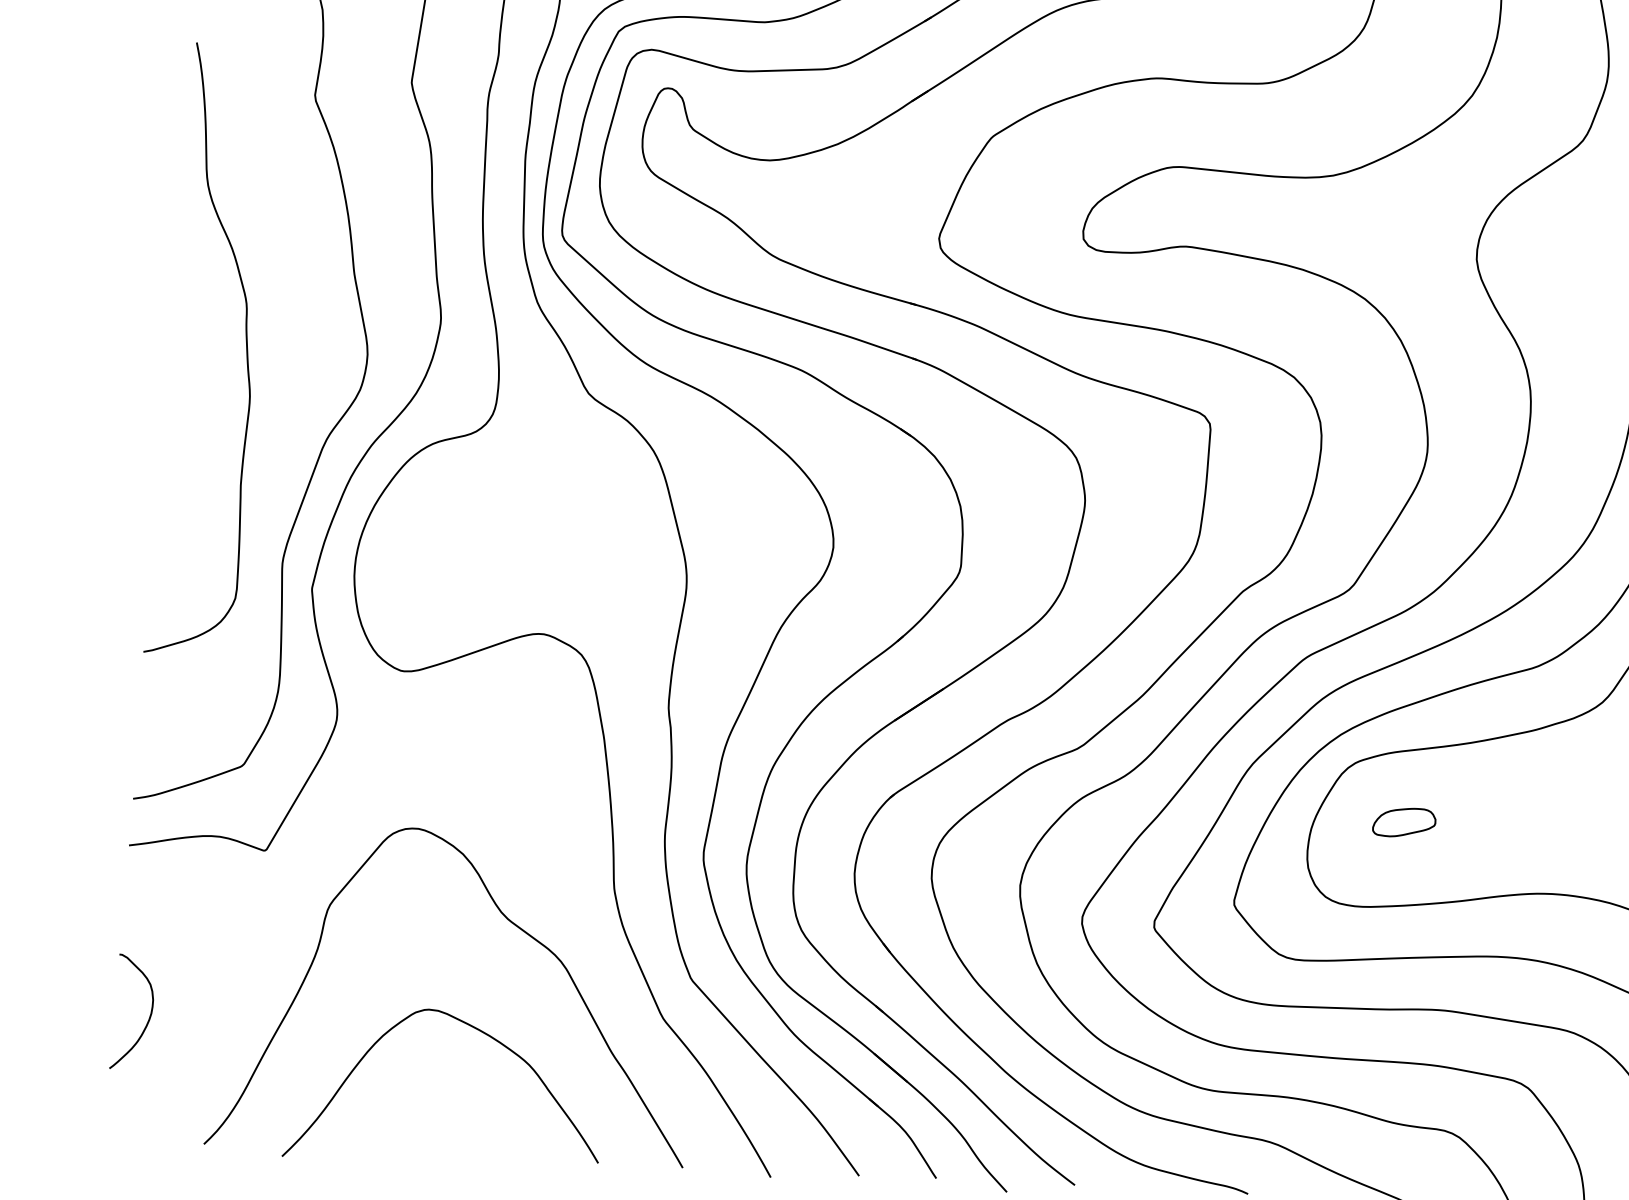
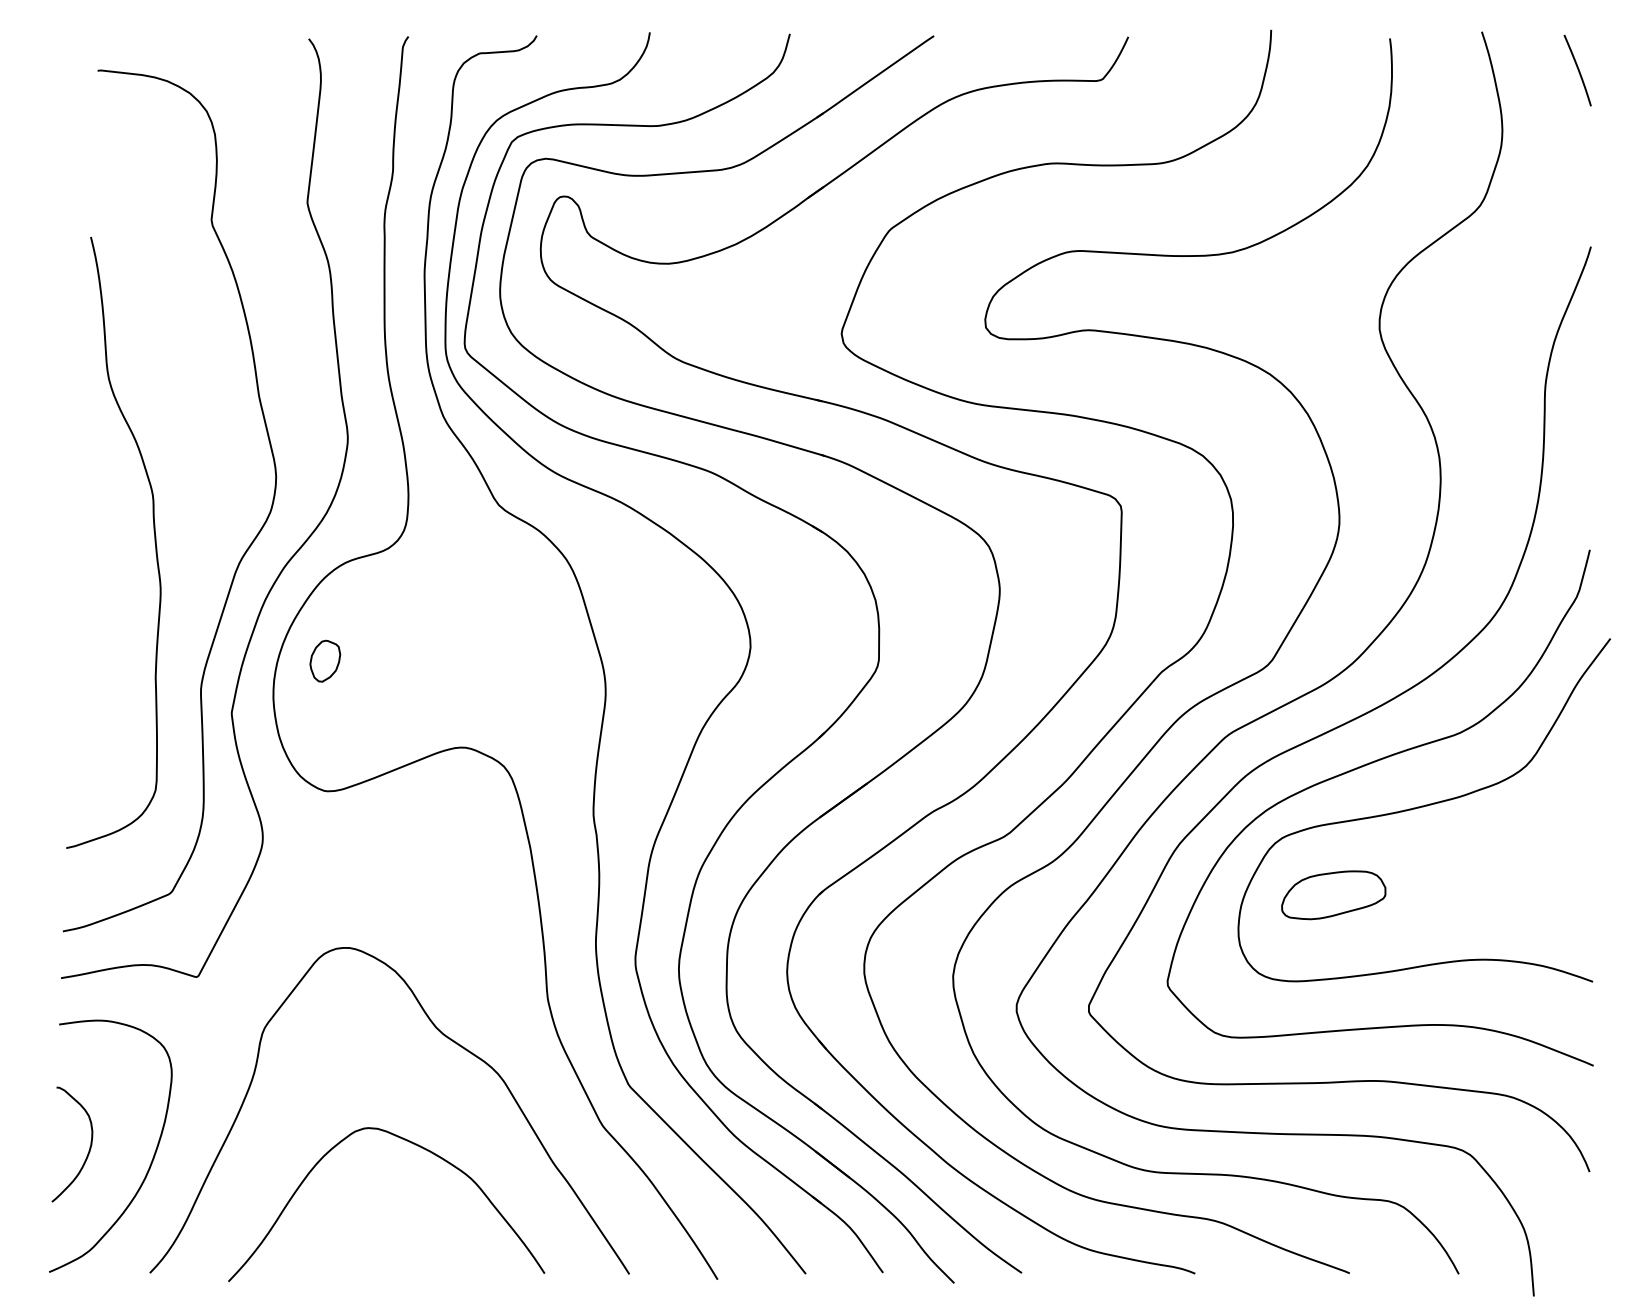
curve: (245, 350) -> (154, 542), moved
part: (408, 540) -> (325, 660), added
part: (1403, 822) -> (1333, 895), size x1.67
curve: (210, 1031) -> (151, 1160), added

